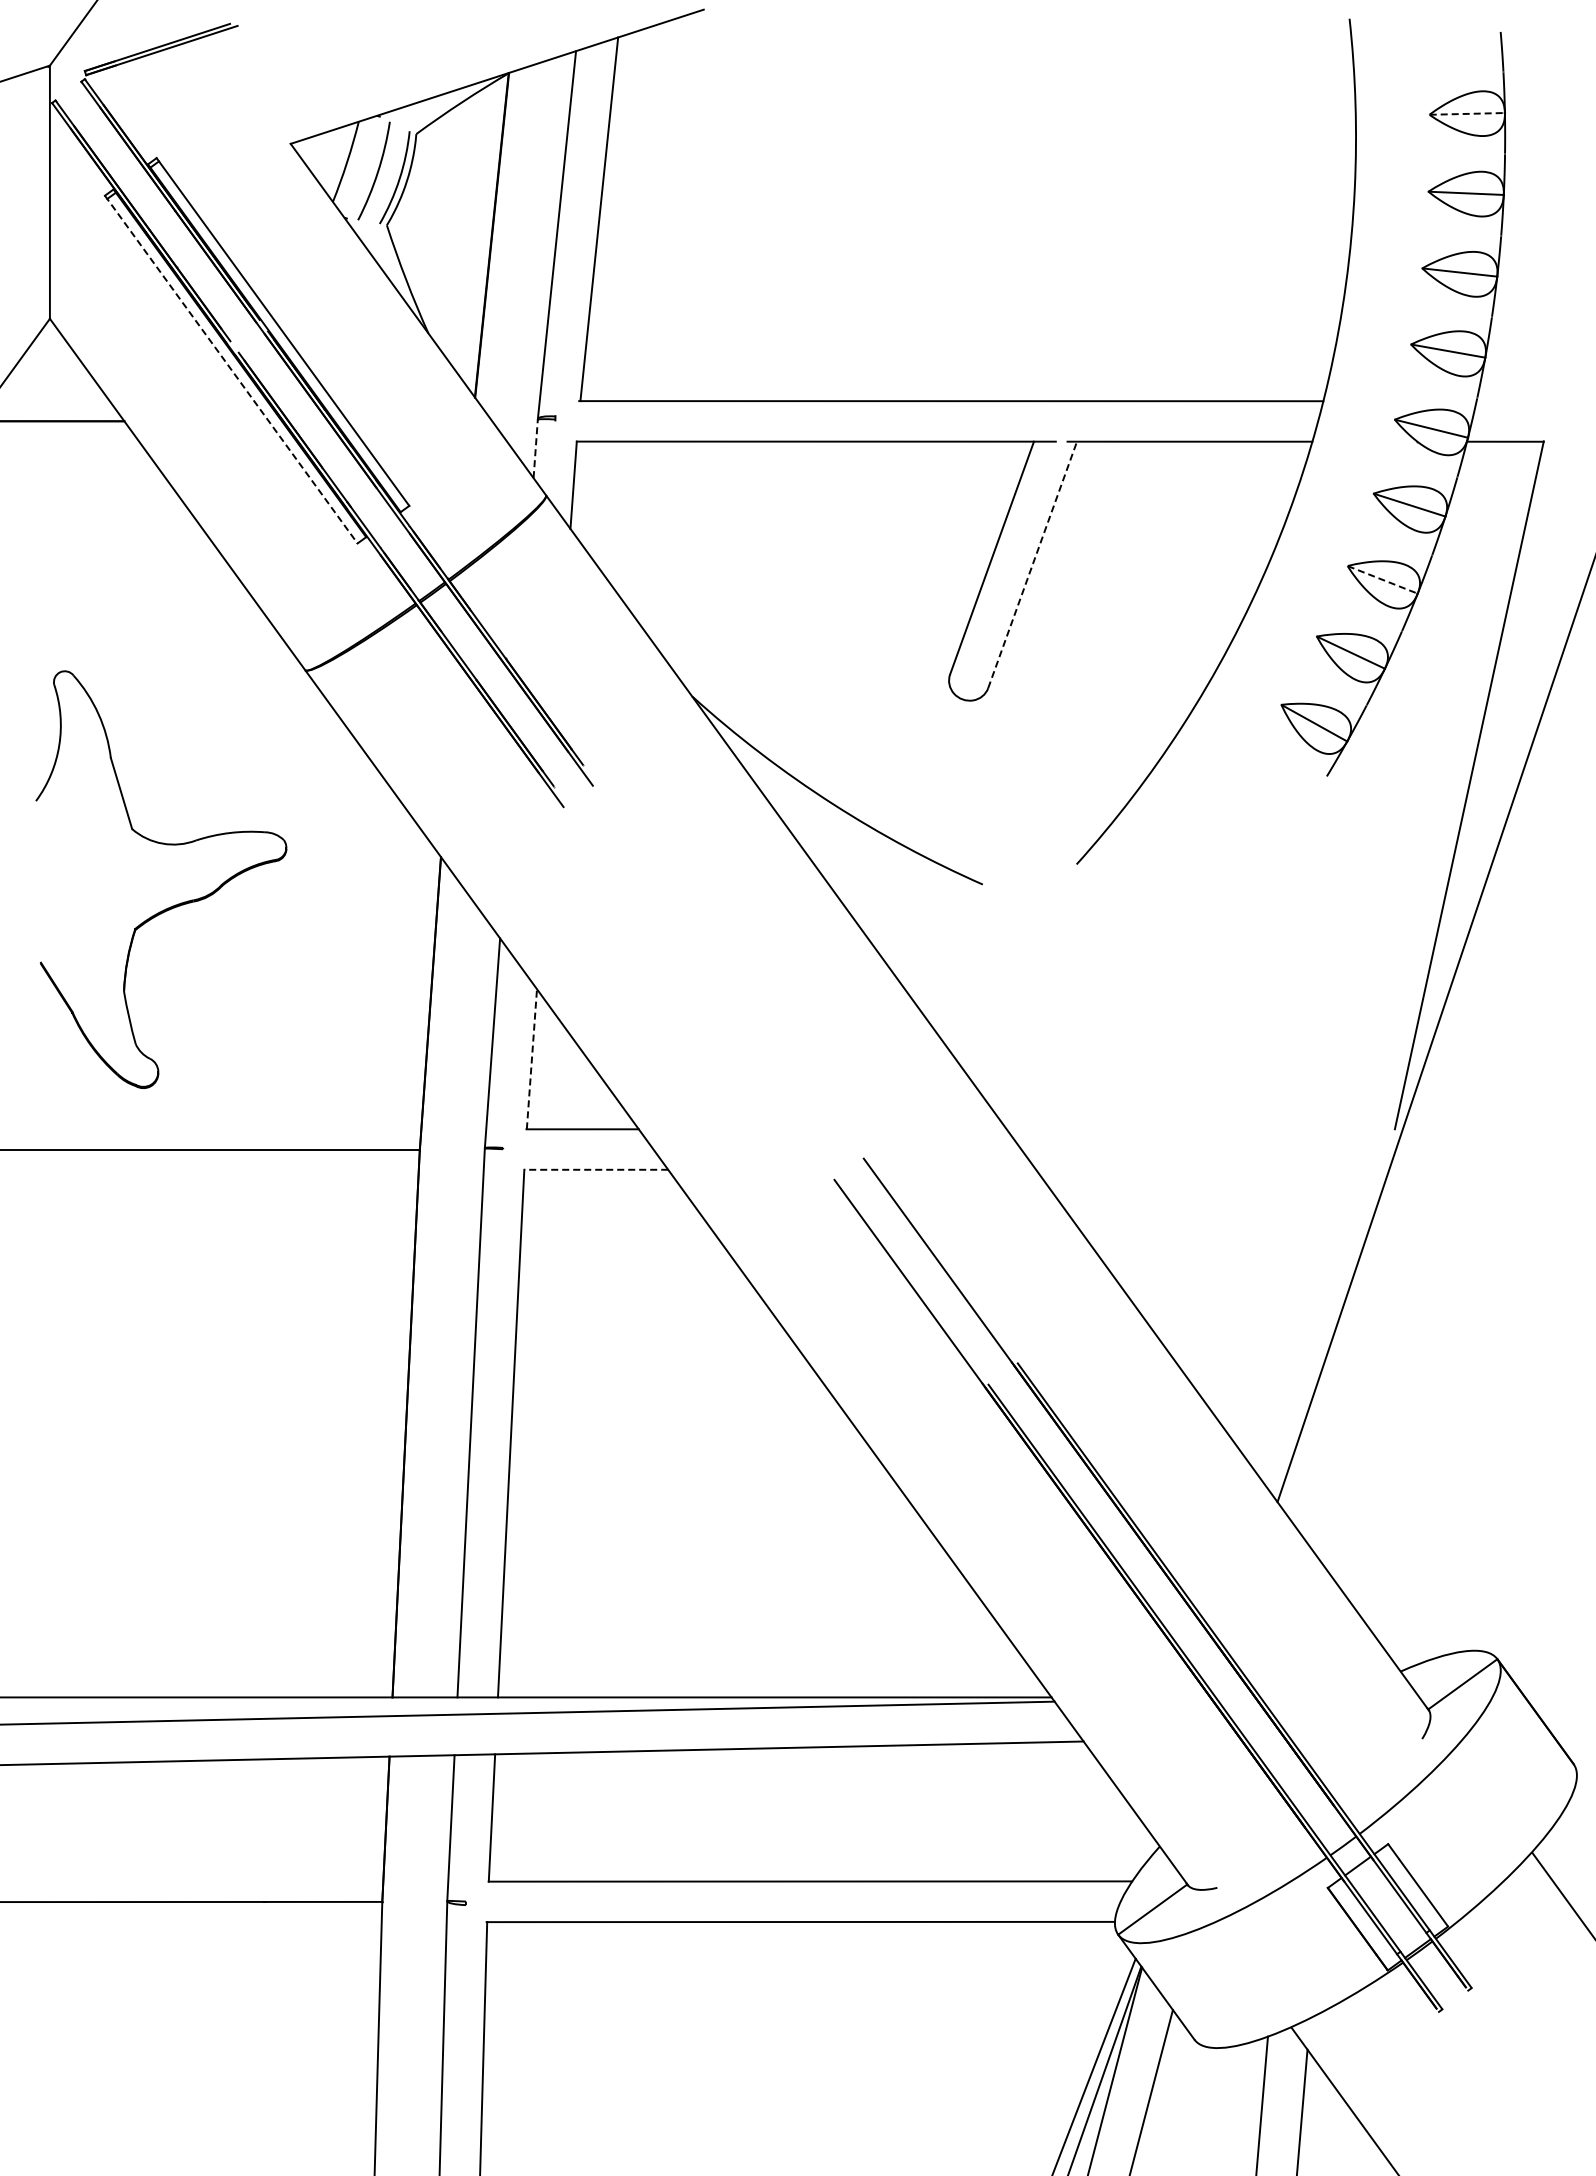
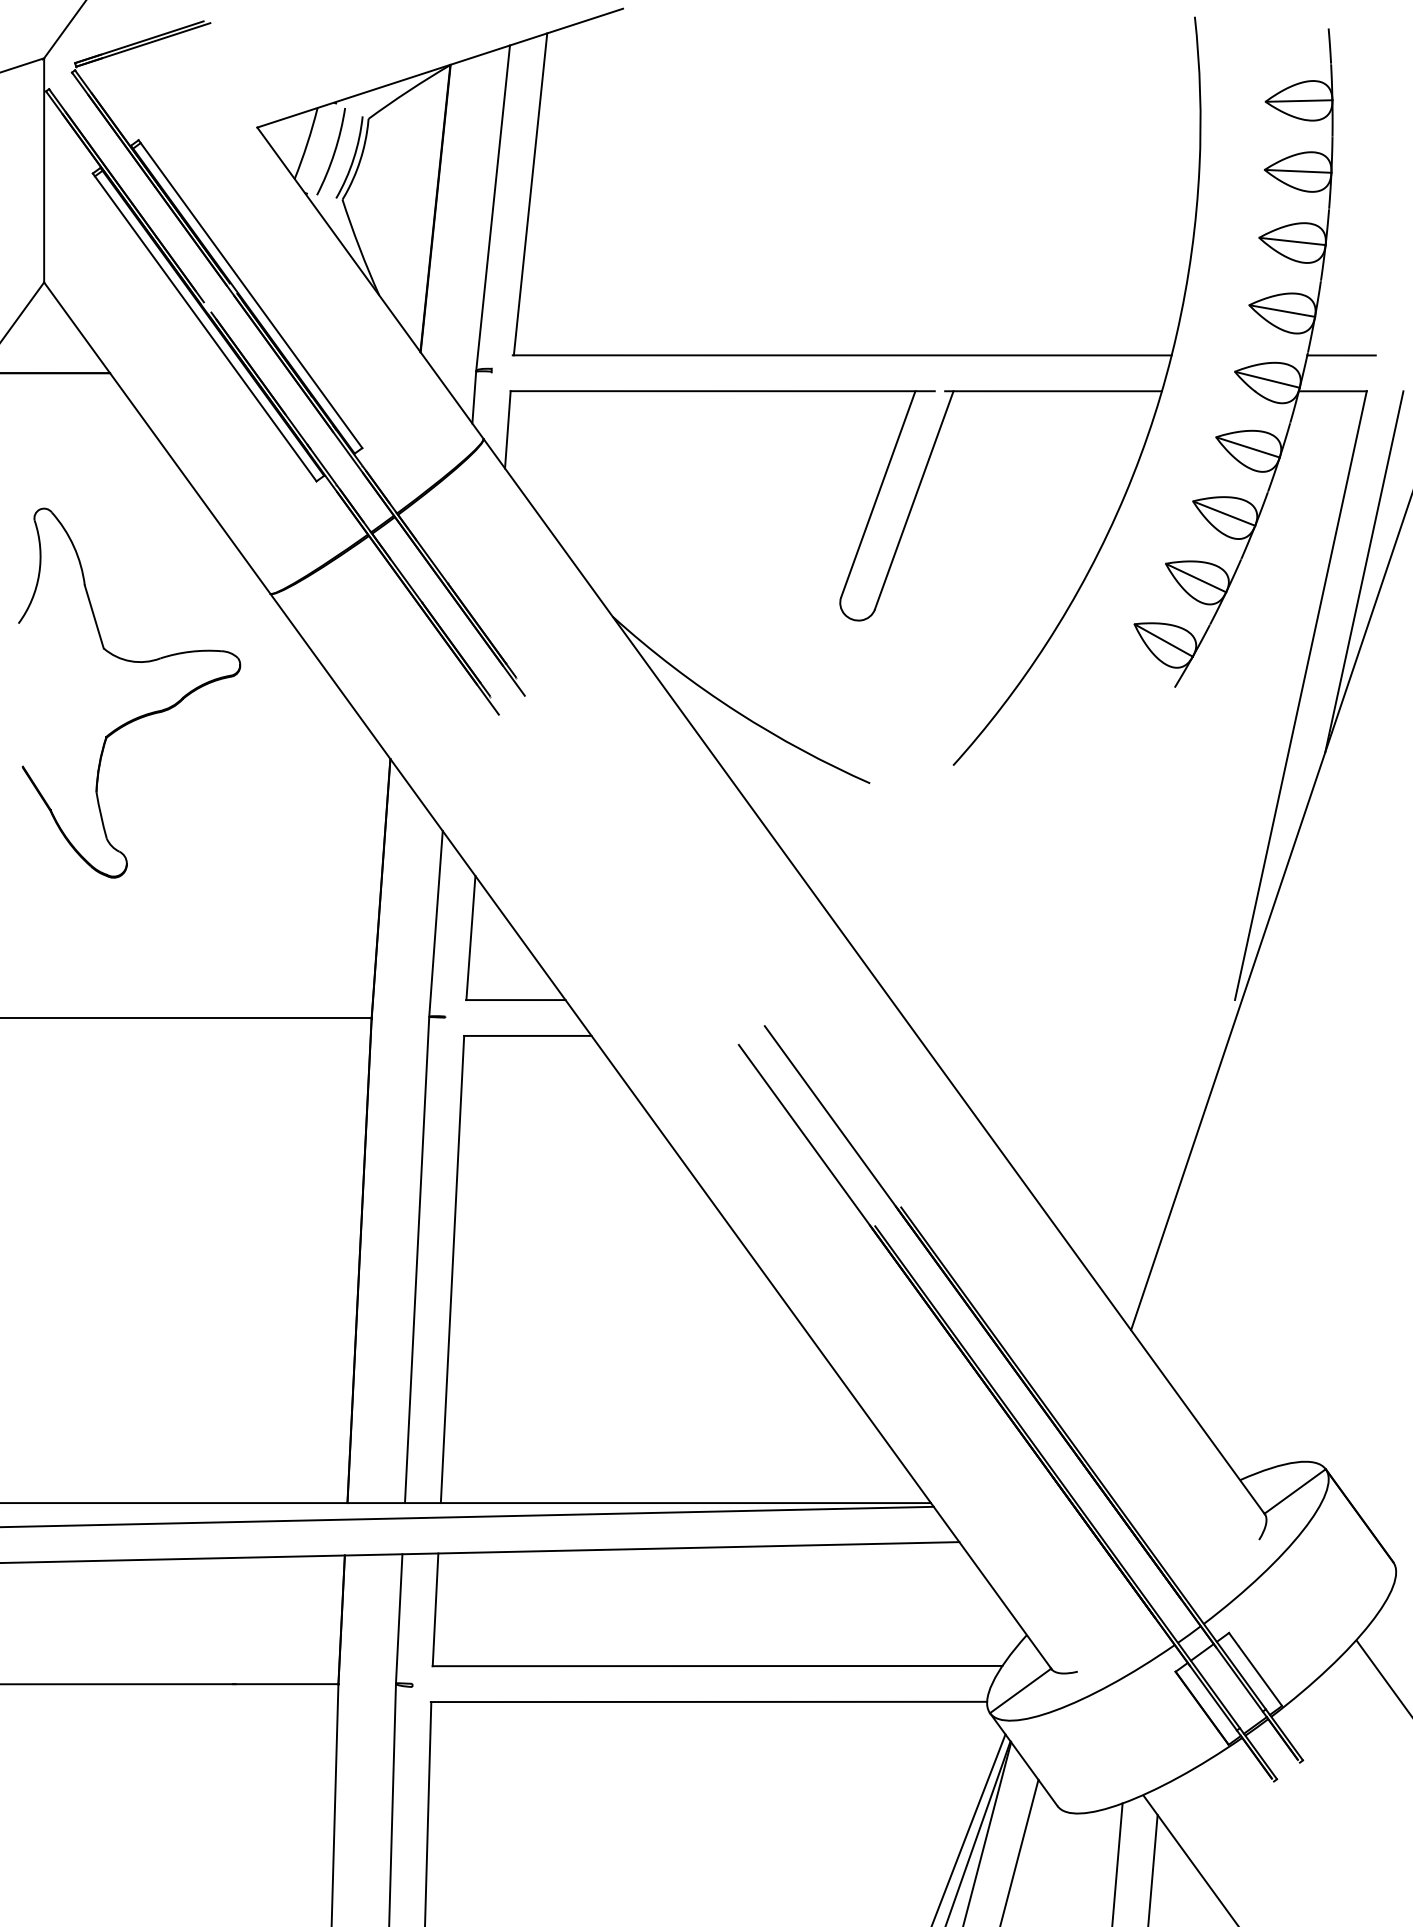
line: (1467, 113) -> (1299, 100), dashed -> solid
line: (231, 369) -> (204, 327), dashed -> solid
line: (1514, 401) -> (1340, 355), added
line: (535, 448) -> (474, 397), dashed -> solid
line: (1032, 564) -> (914, 499), dashed -> solid
line: (1382, 579) -> (1224, 513), dashed -> solid
line: (1540, 645) -> (1363, 571), added
part: (172, 905) -> (139, 716), moved
line: (531, 1058) -> (470, 937), dashed -> solid
line: (596, 1169) -> (528, 1035), dashed -> solid

